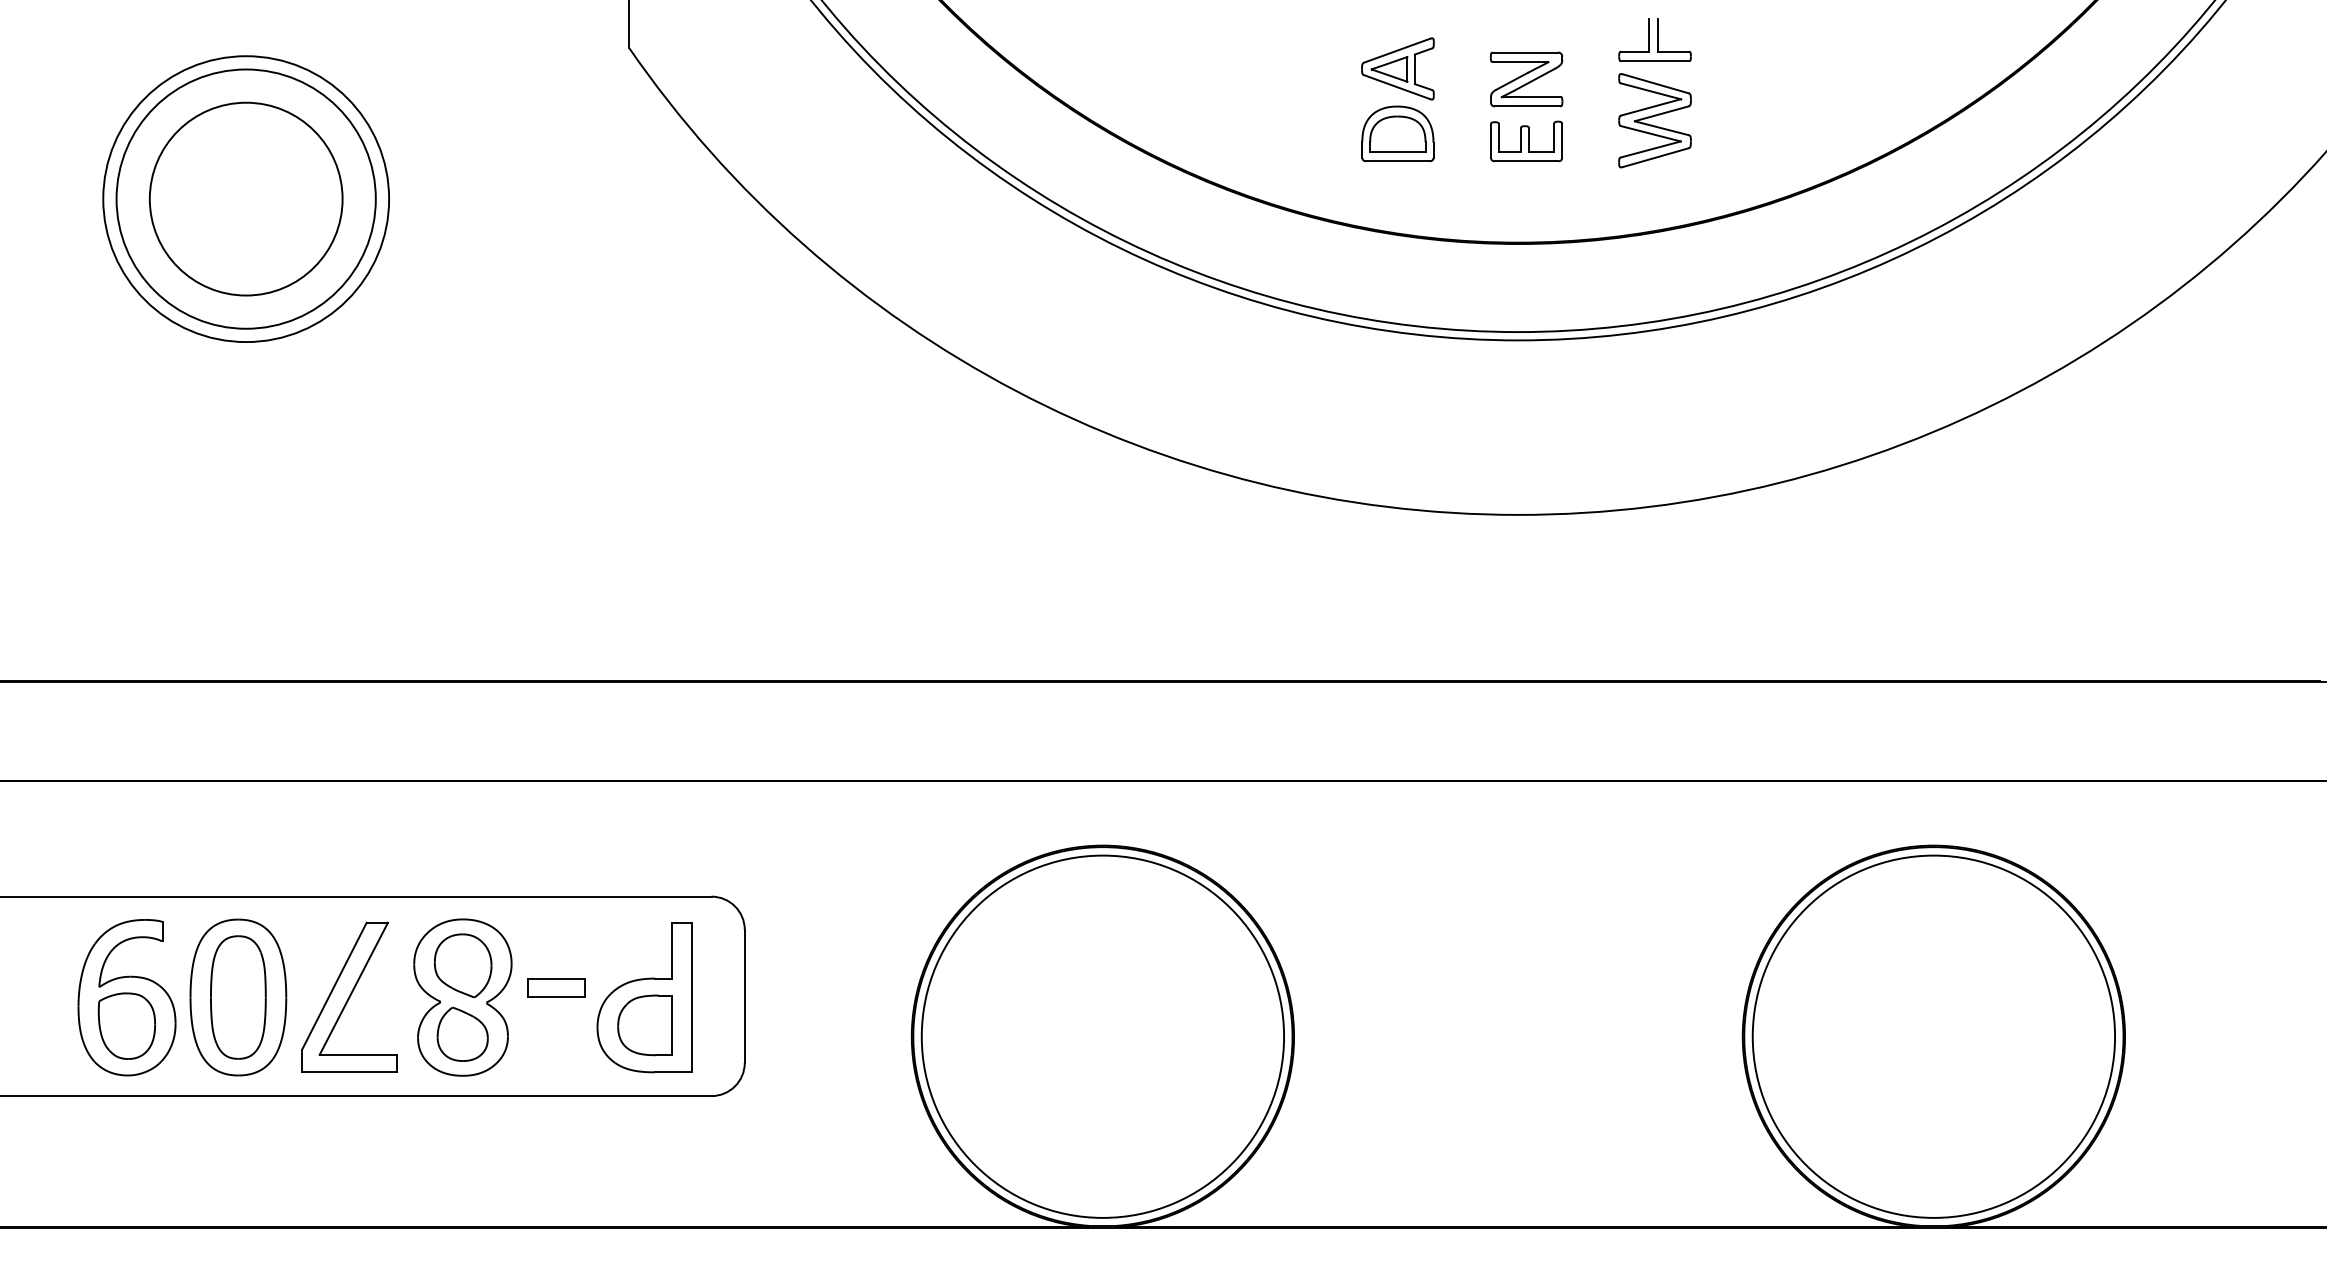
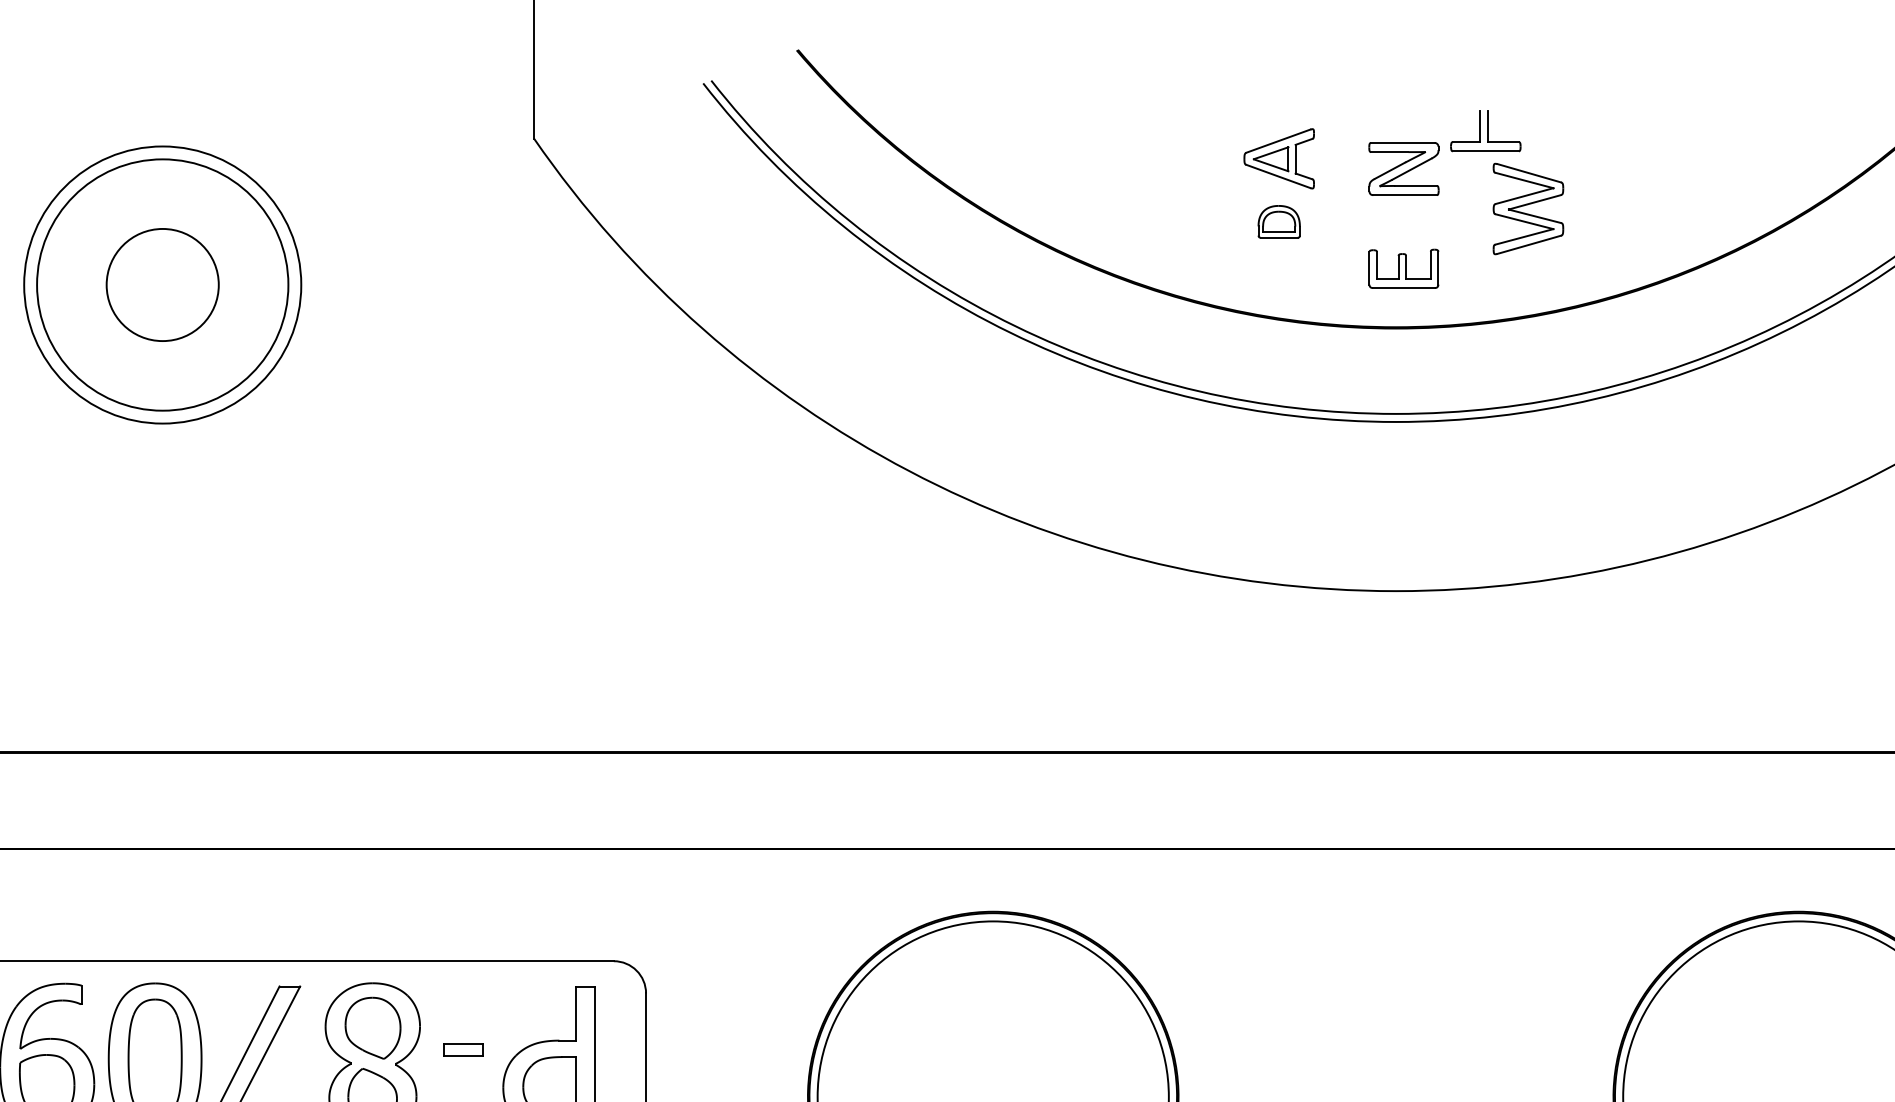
part: (1654, 39) -> (1485, 130), moved
part: (1397, 133) -> (1278, 221), size x0.6
part: (1526, 141) -> (1403, 268), moved
circle: (245, 198) -> (162, 284), size x0.6
part: (556, 987) -> (463, 1049), size x0.7

